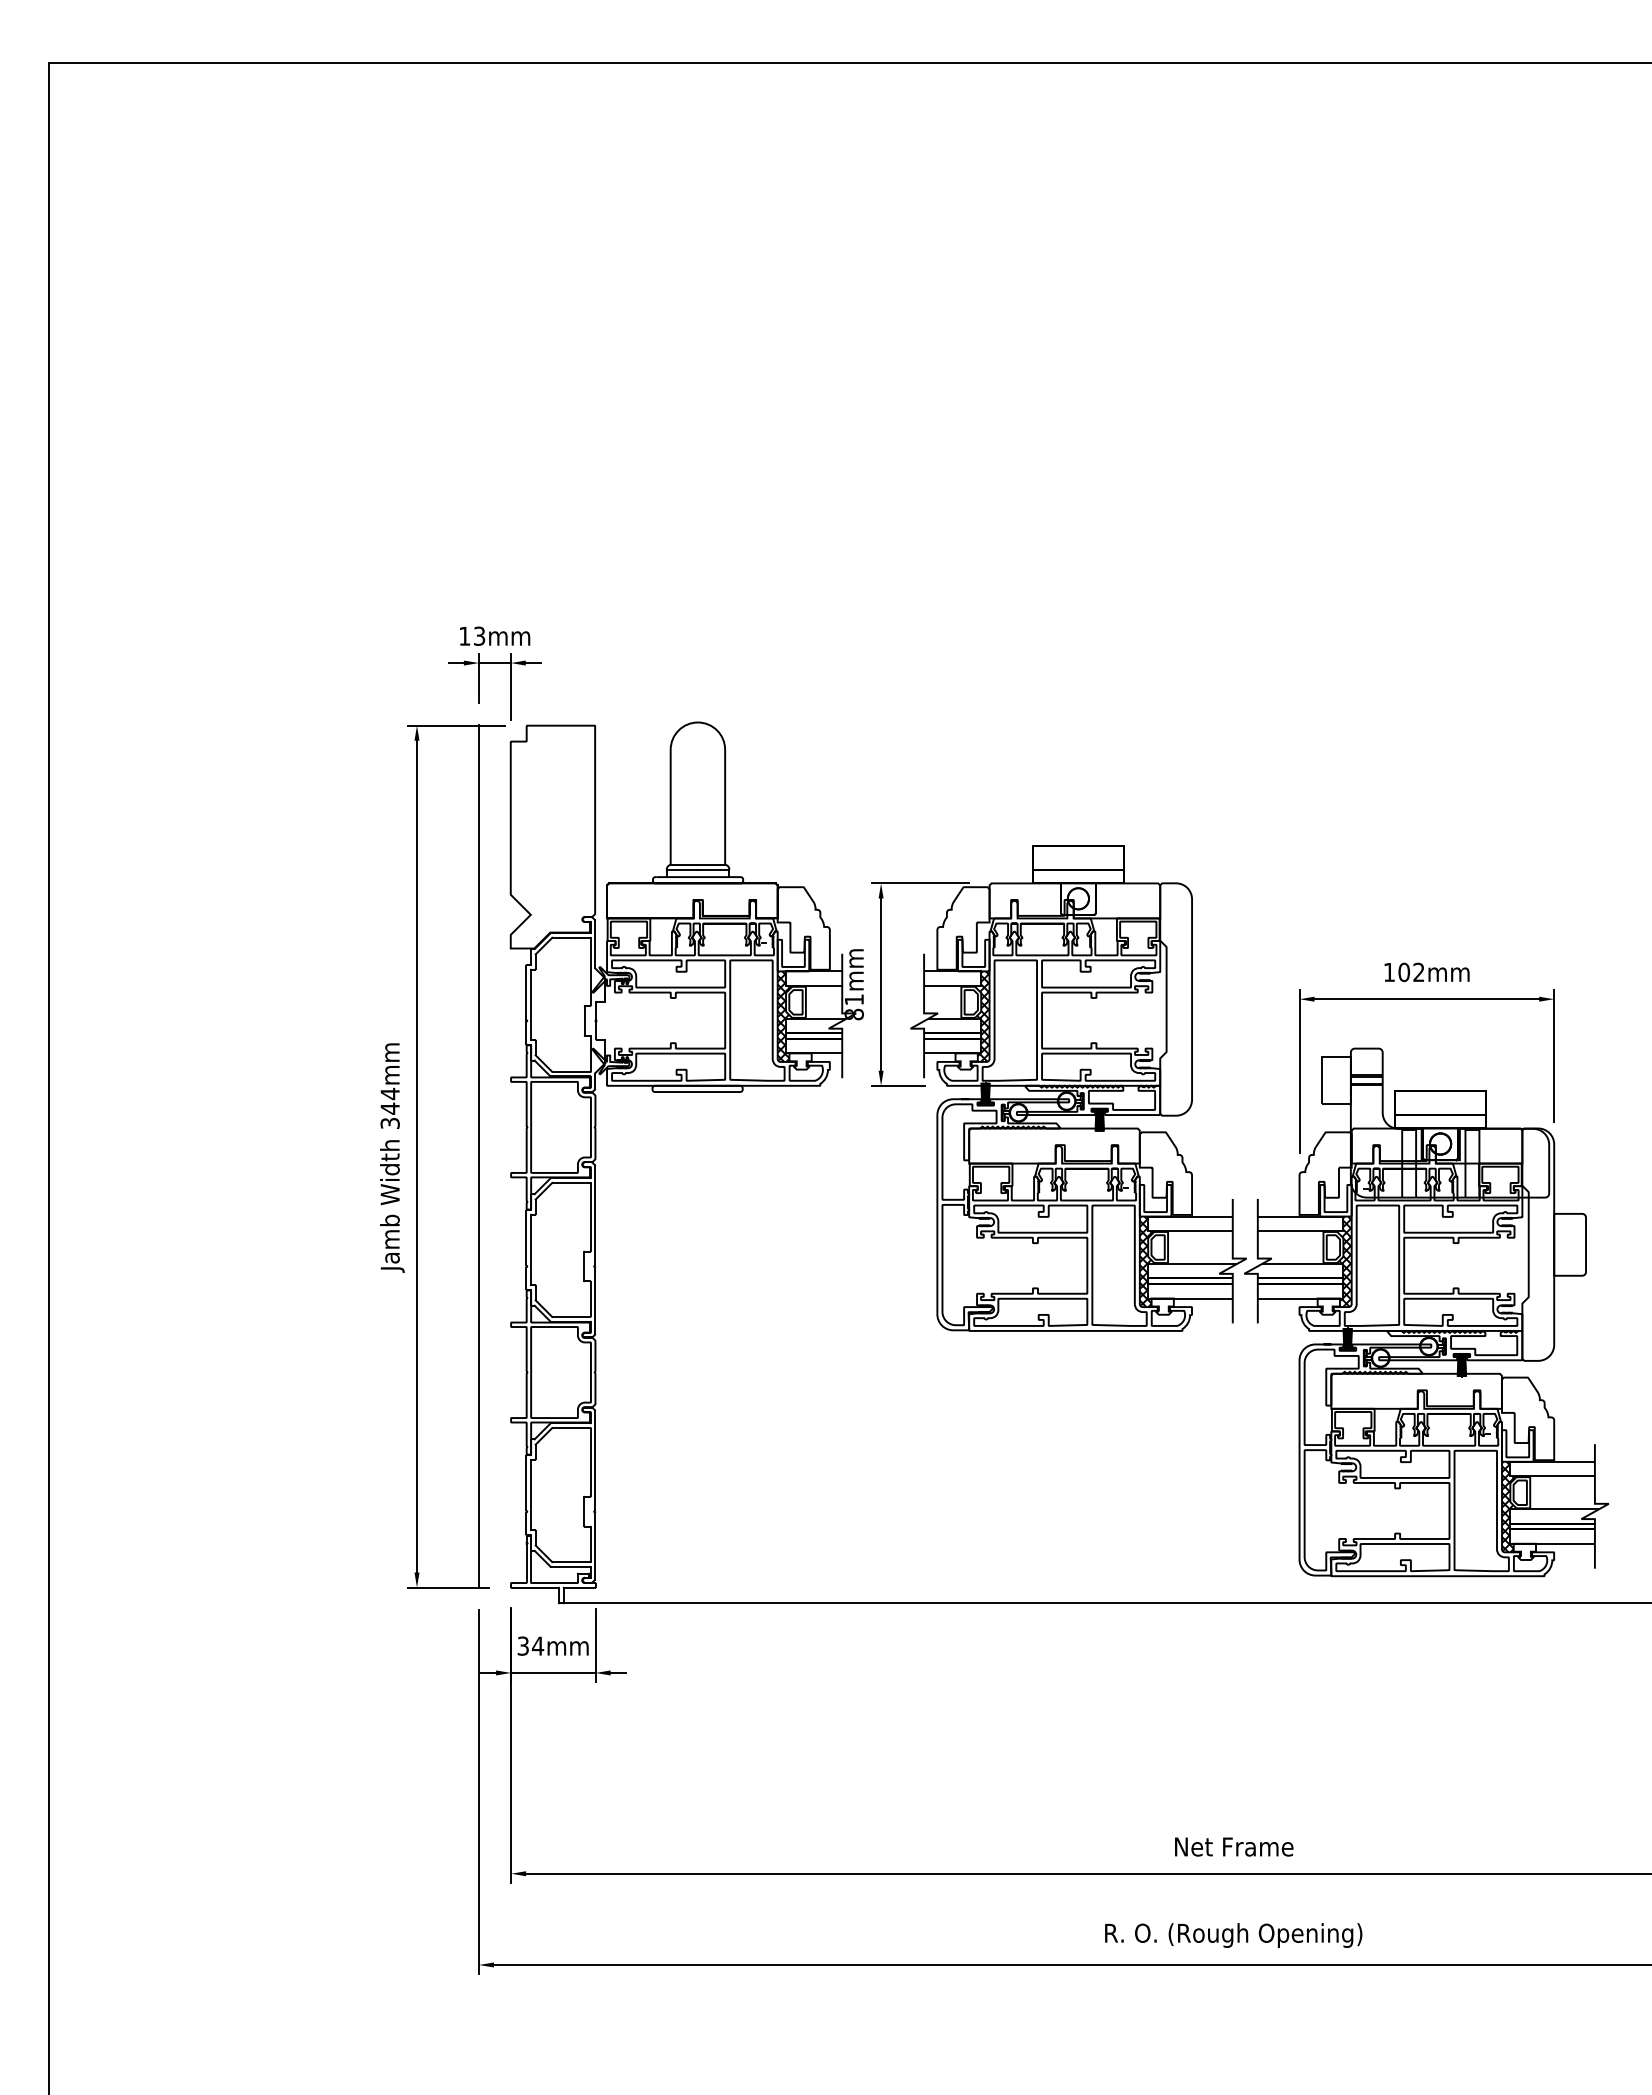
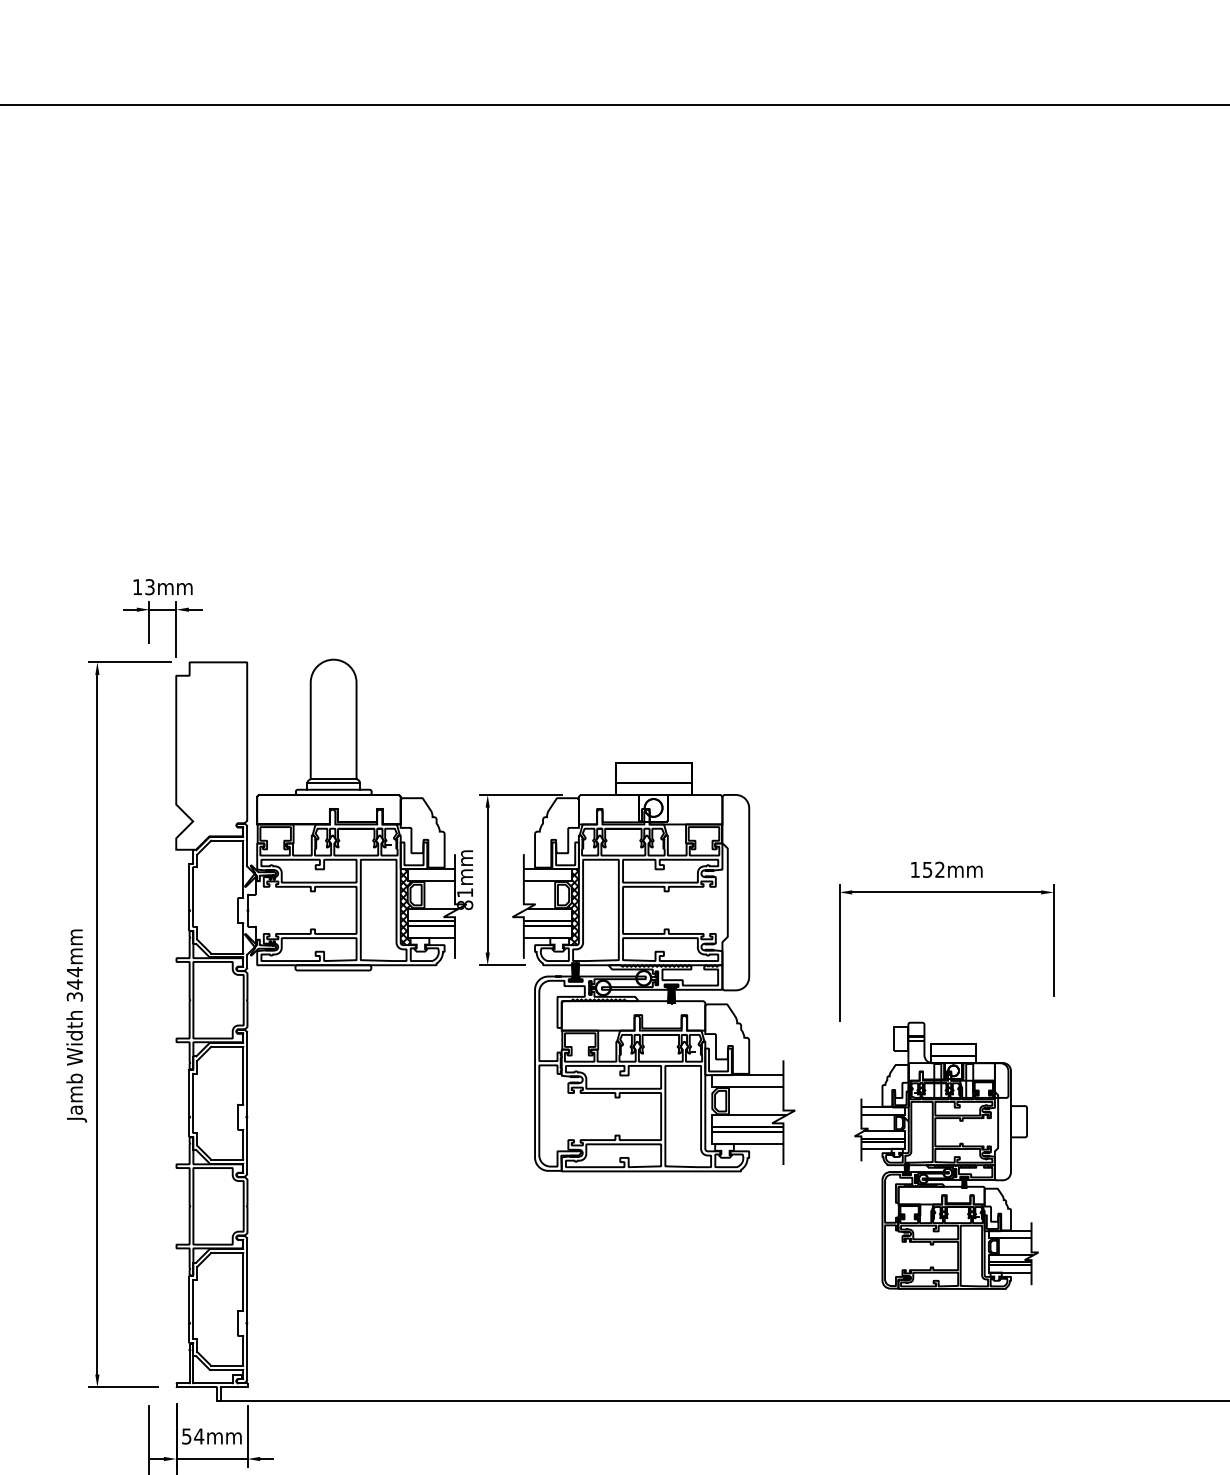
text: (1404, 972) -> (927, 869), 102mm -> 152mm
line: (478, 1156) -> (149, 1024), removed
hatch: (1145, 1261) -> (710, 1112), removed
part: (1426, 1312) -> (946, 1155), size x0.6
text: (523, 1645) -> (186, 1435), 34mm -> 54mm

